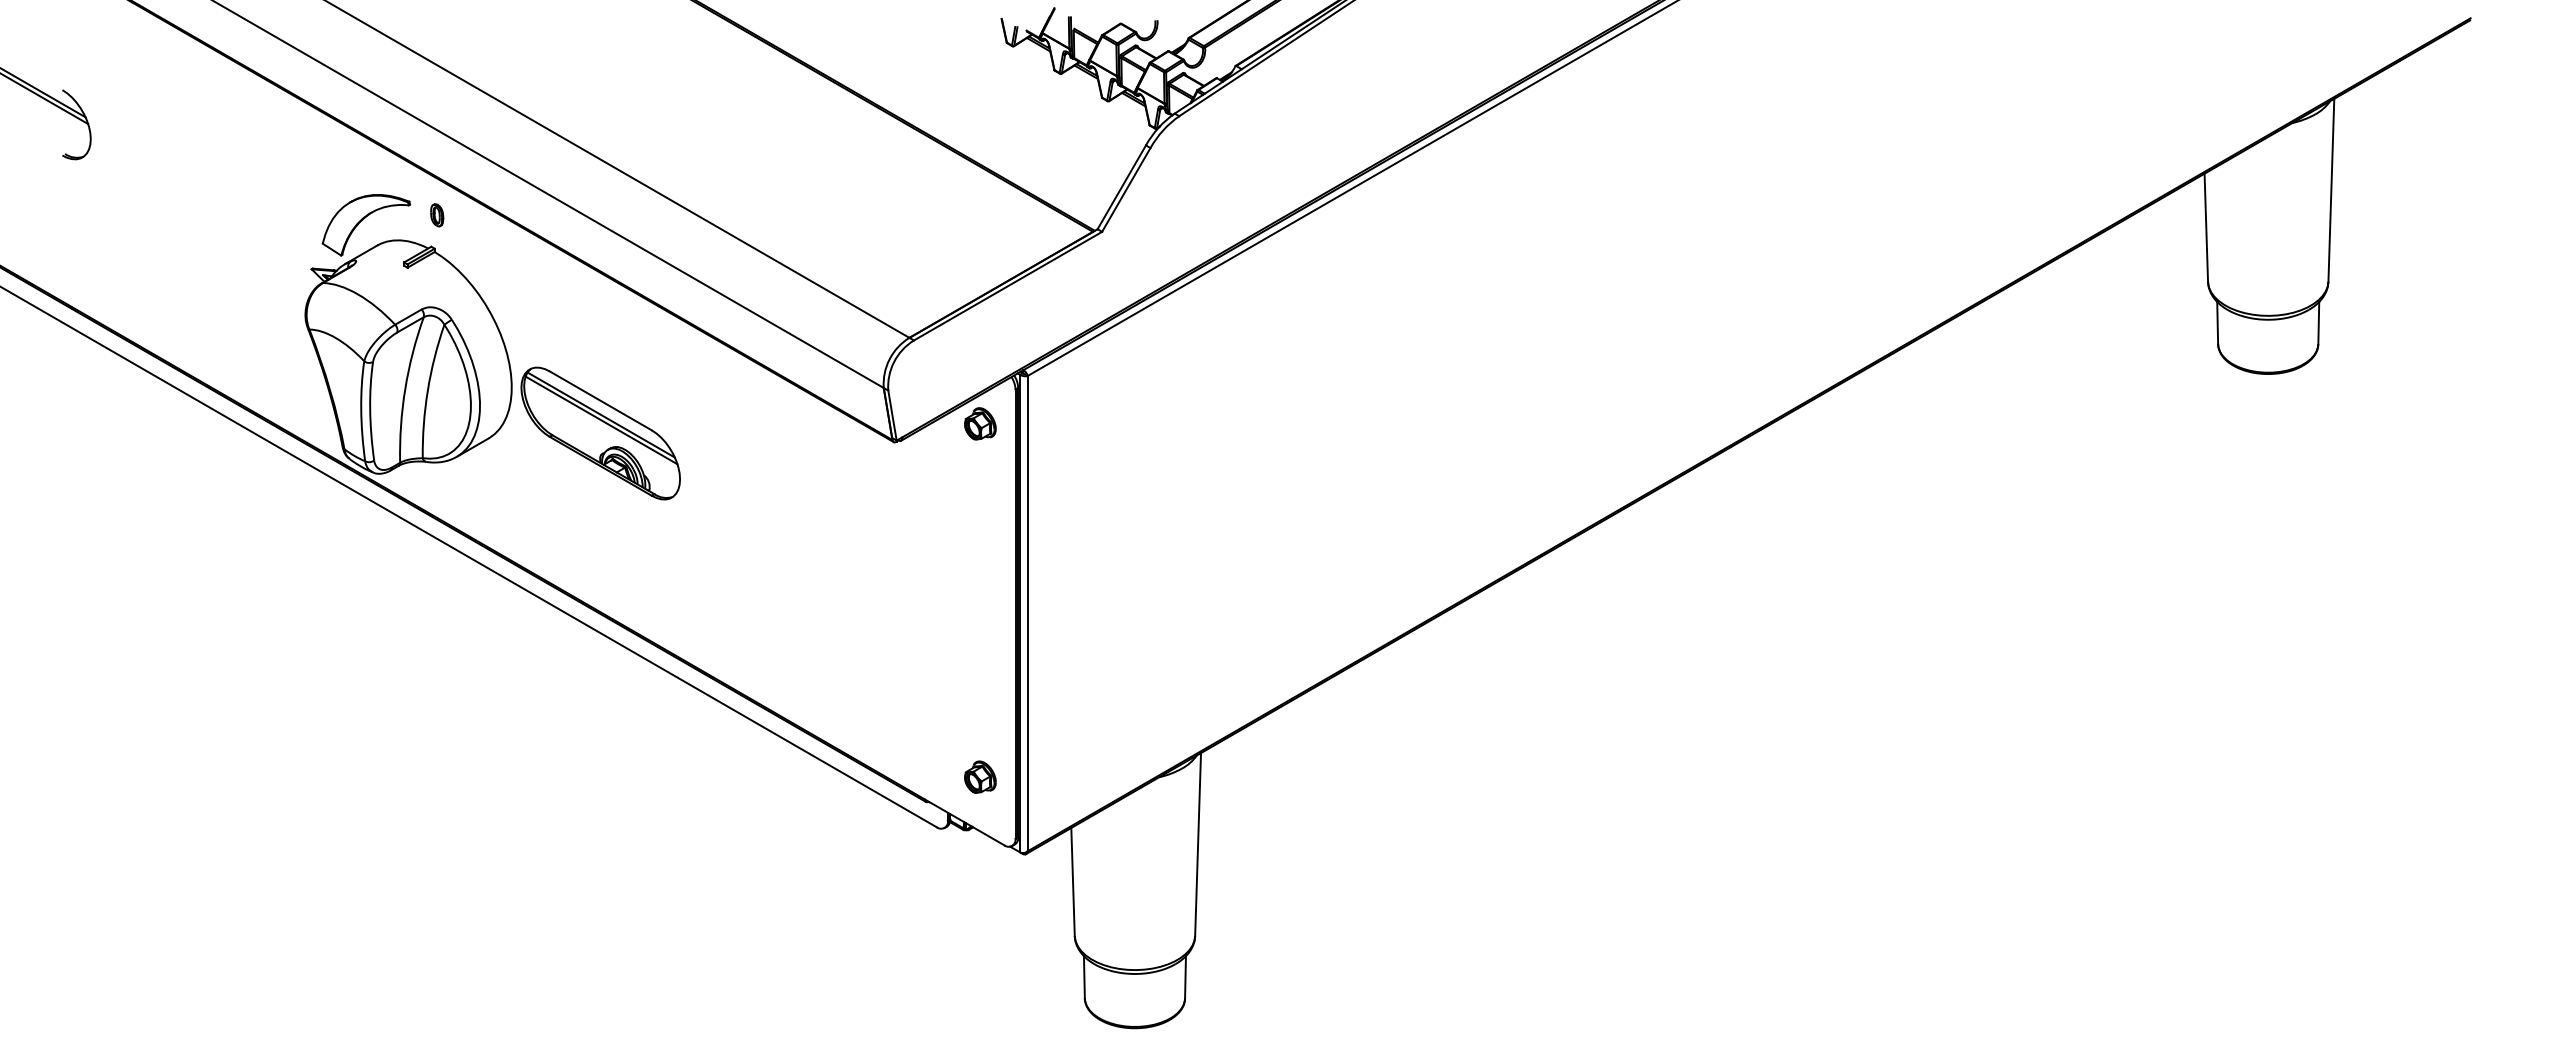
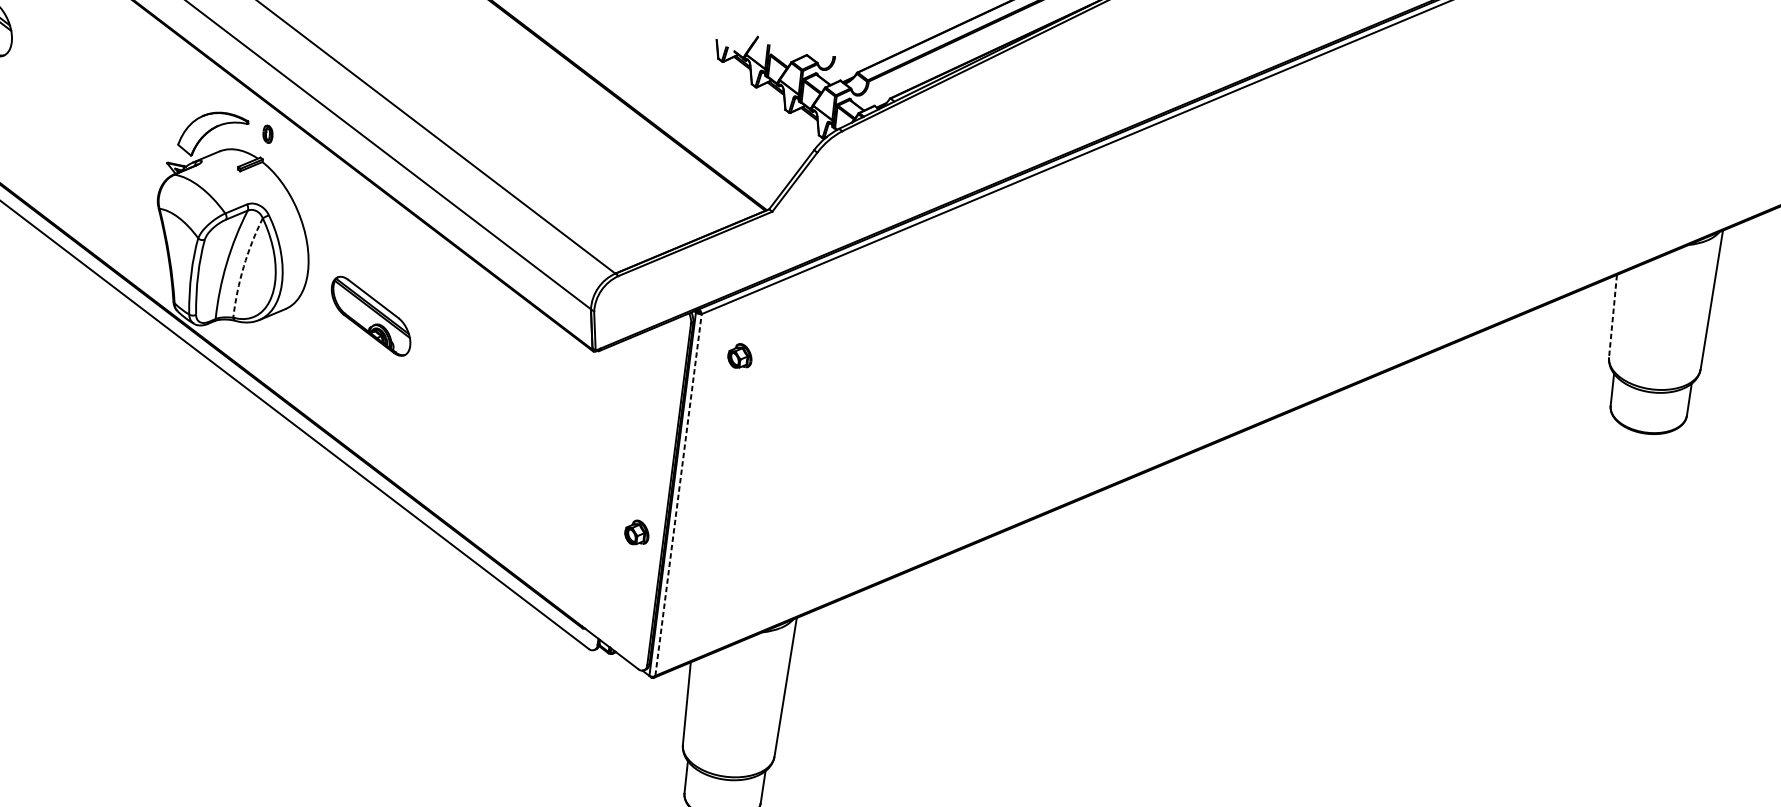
line: (2206, 228) -> (1613, 316), solid -> dashed
arc: (427, 390) -> (243, 266), solid -> dashed
part: (980, 423) -> (740, 355), moved
part: (600, 433) -> (370, 316), size x0.7
line: (1027, 613) -> (678, 494), solid -> dashed
part: (980, 776) -> (637, 532), moved

